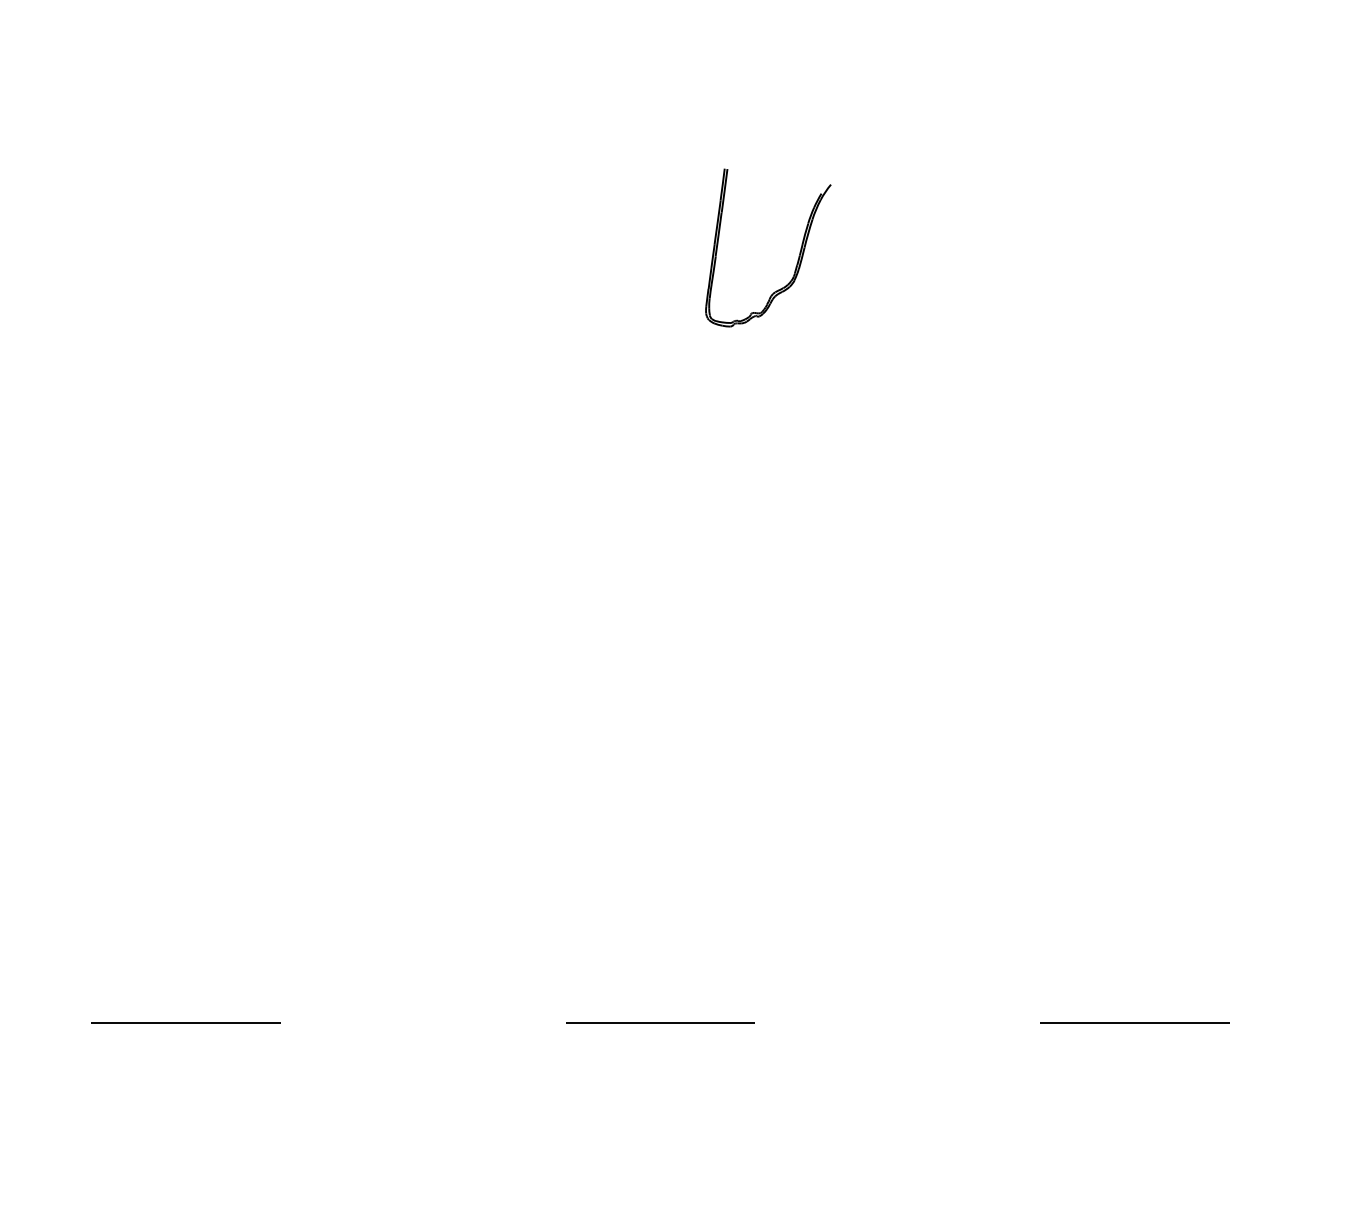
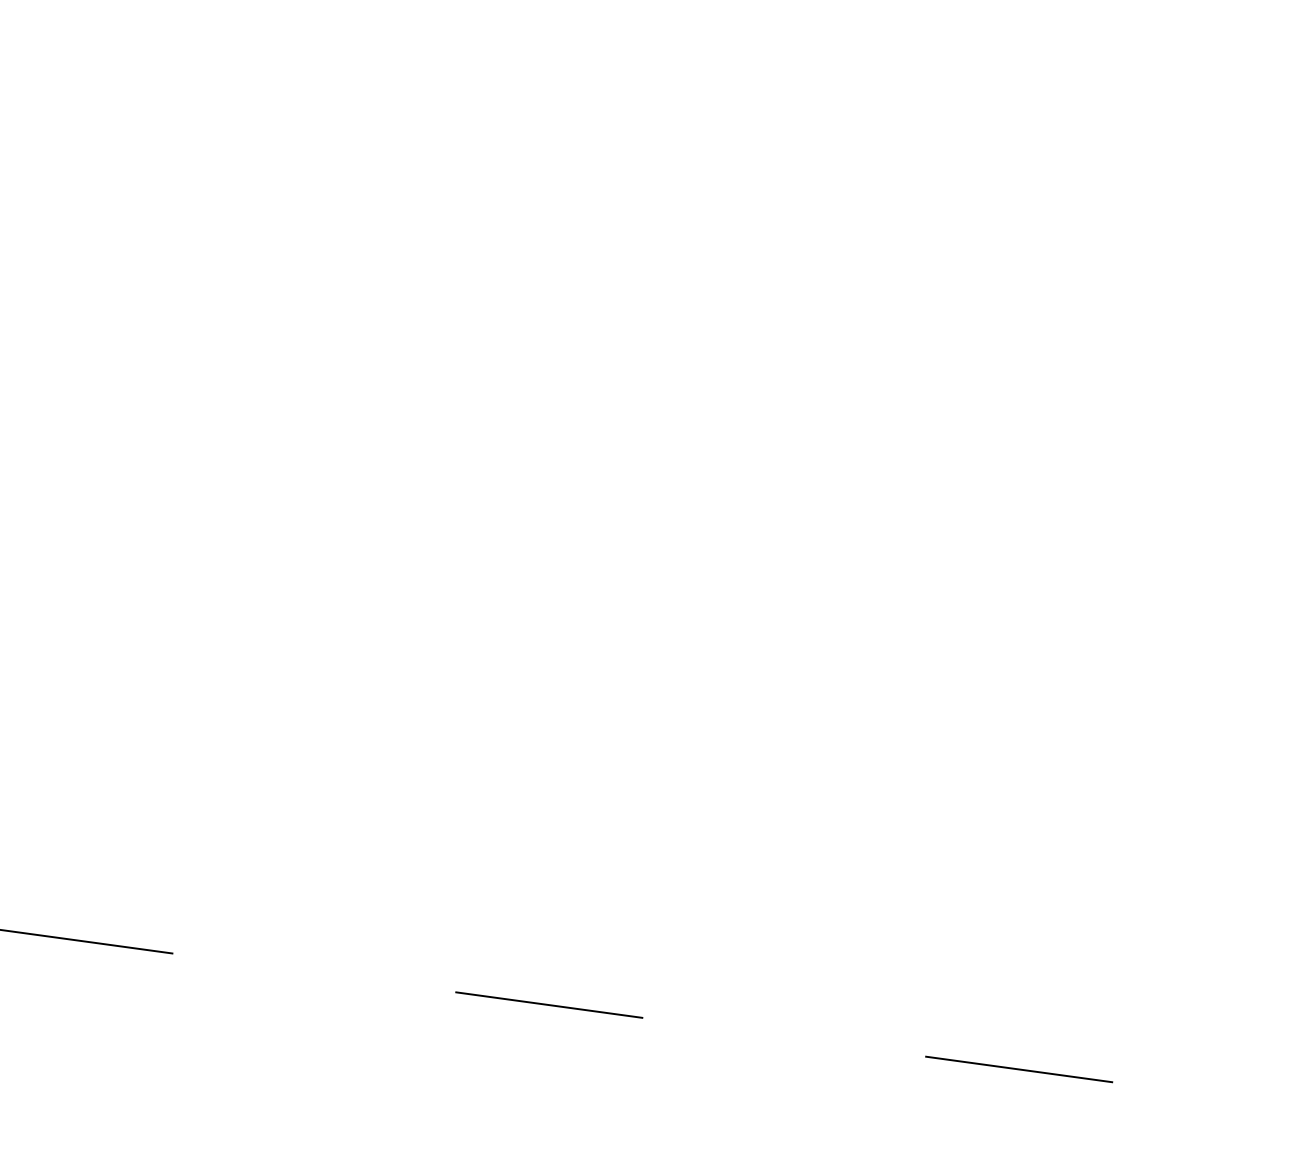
part: (798, 256) -> (790, 264), removed

